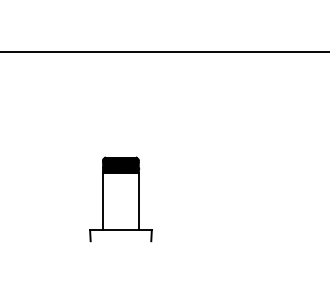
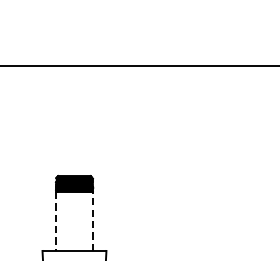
line: (102, 201) -> (55, 221), solid -> dashed
line: (139, 201) -> (93, 221), solid -> dashed

